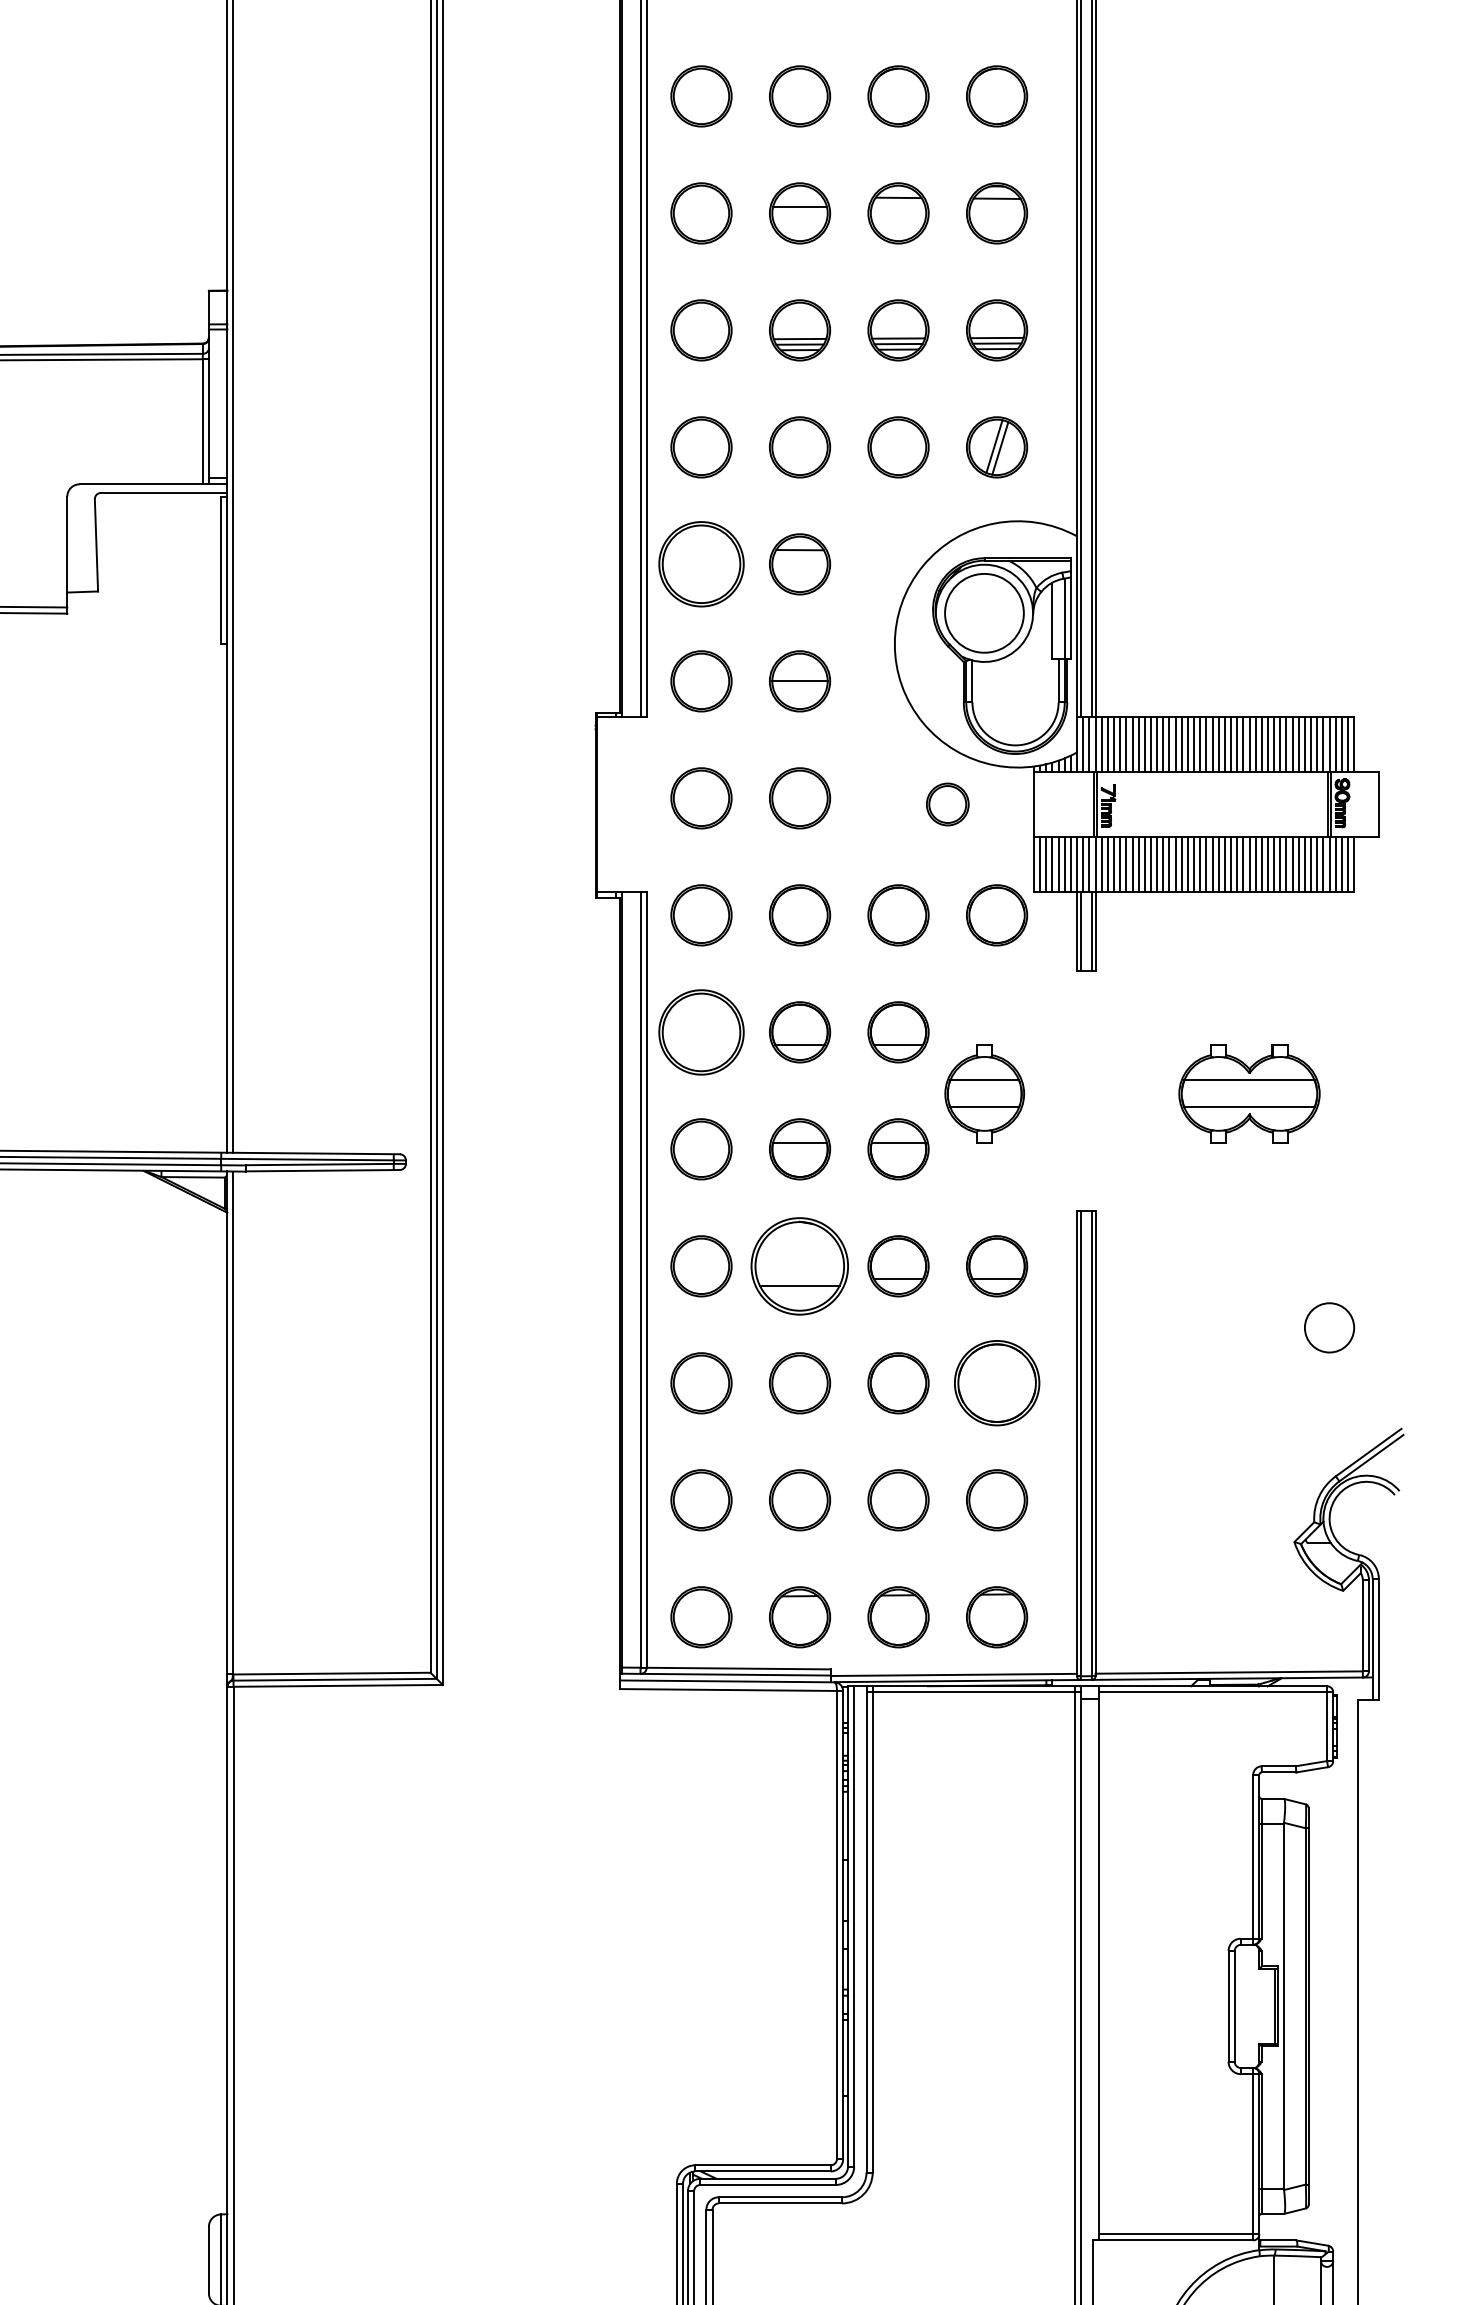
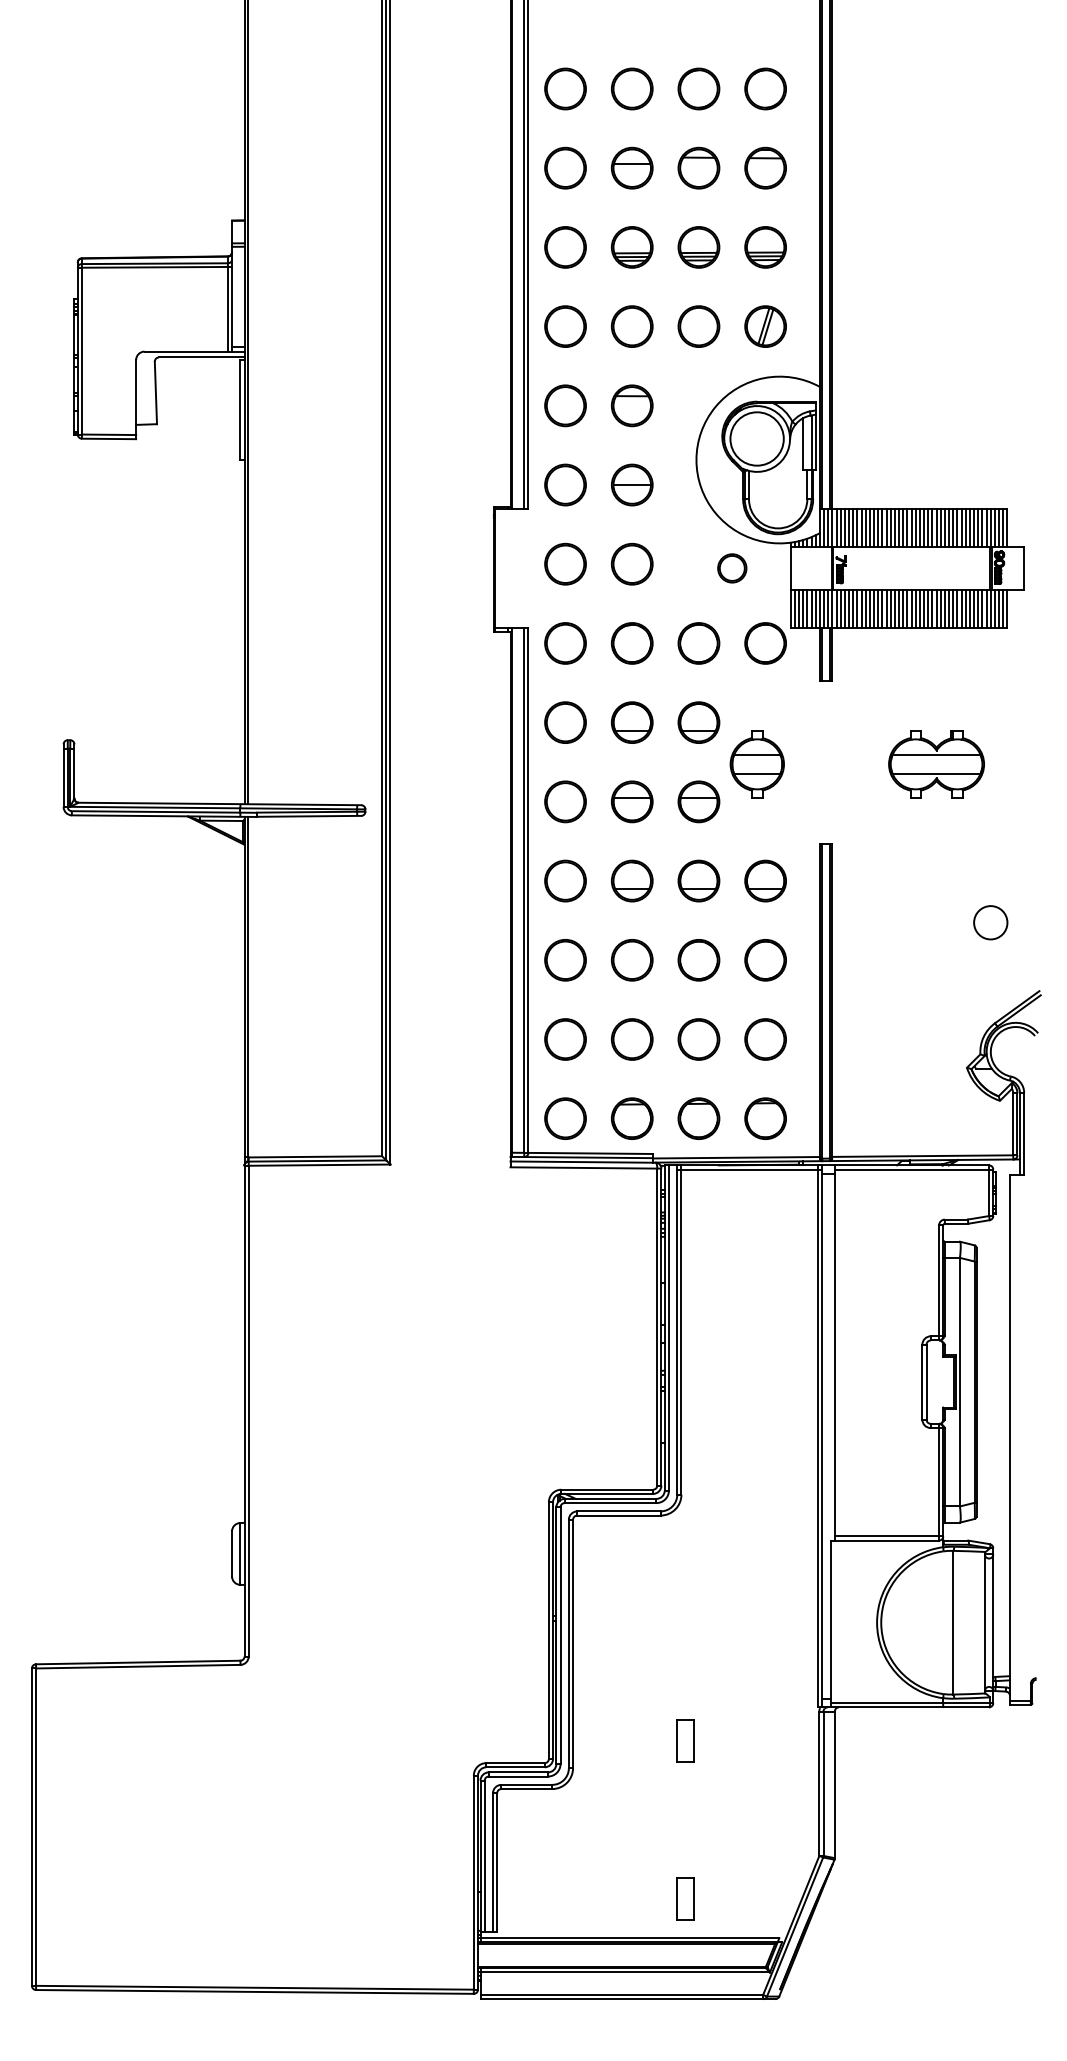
part: (701, 563) -> (565, 405), size x0.71
part: (701, 1032) -> (565, 722), size x0.71
part: (800, 1265) -> (632, 880), size x0.62
part: (996, 1383) -> (765, 960), size x0.71

